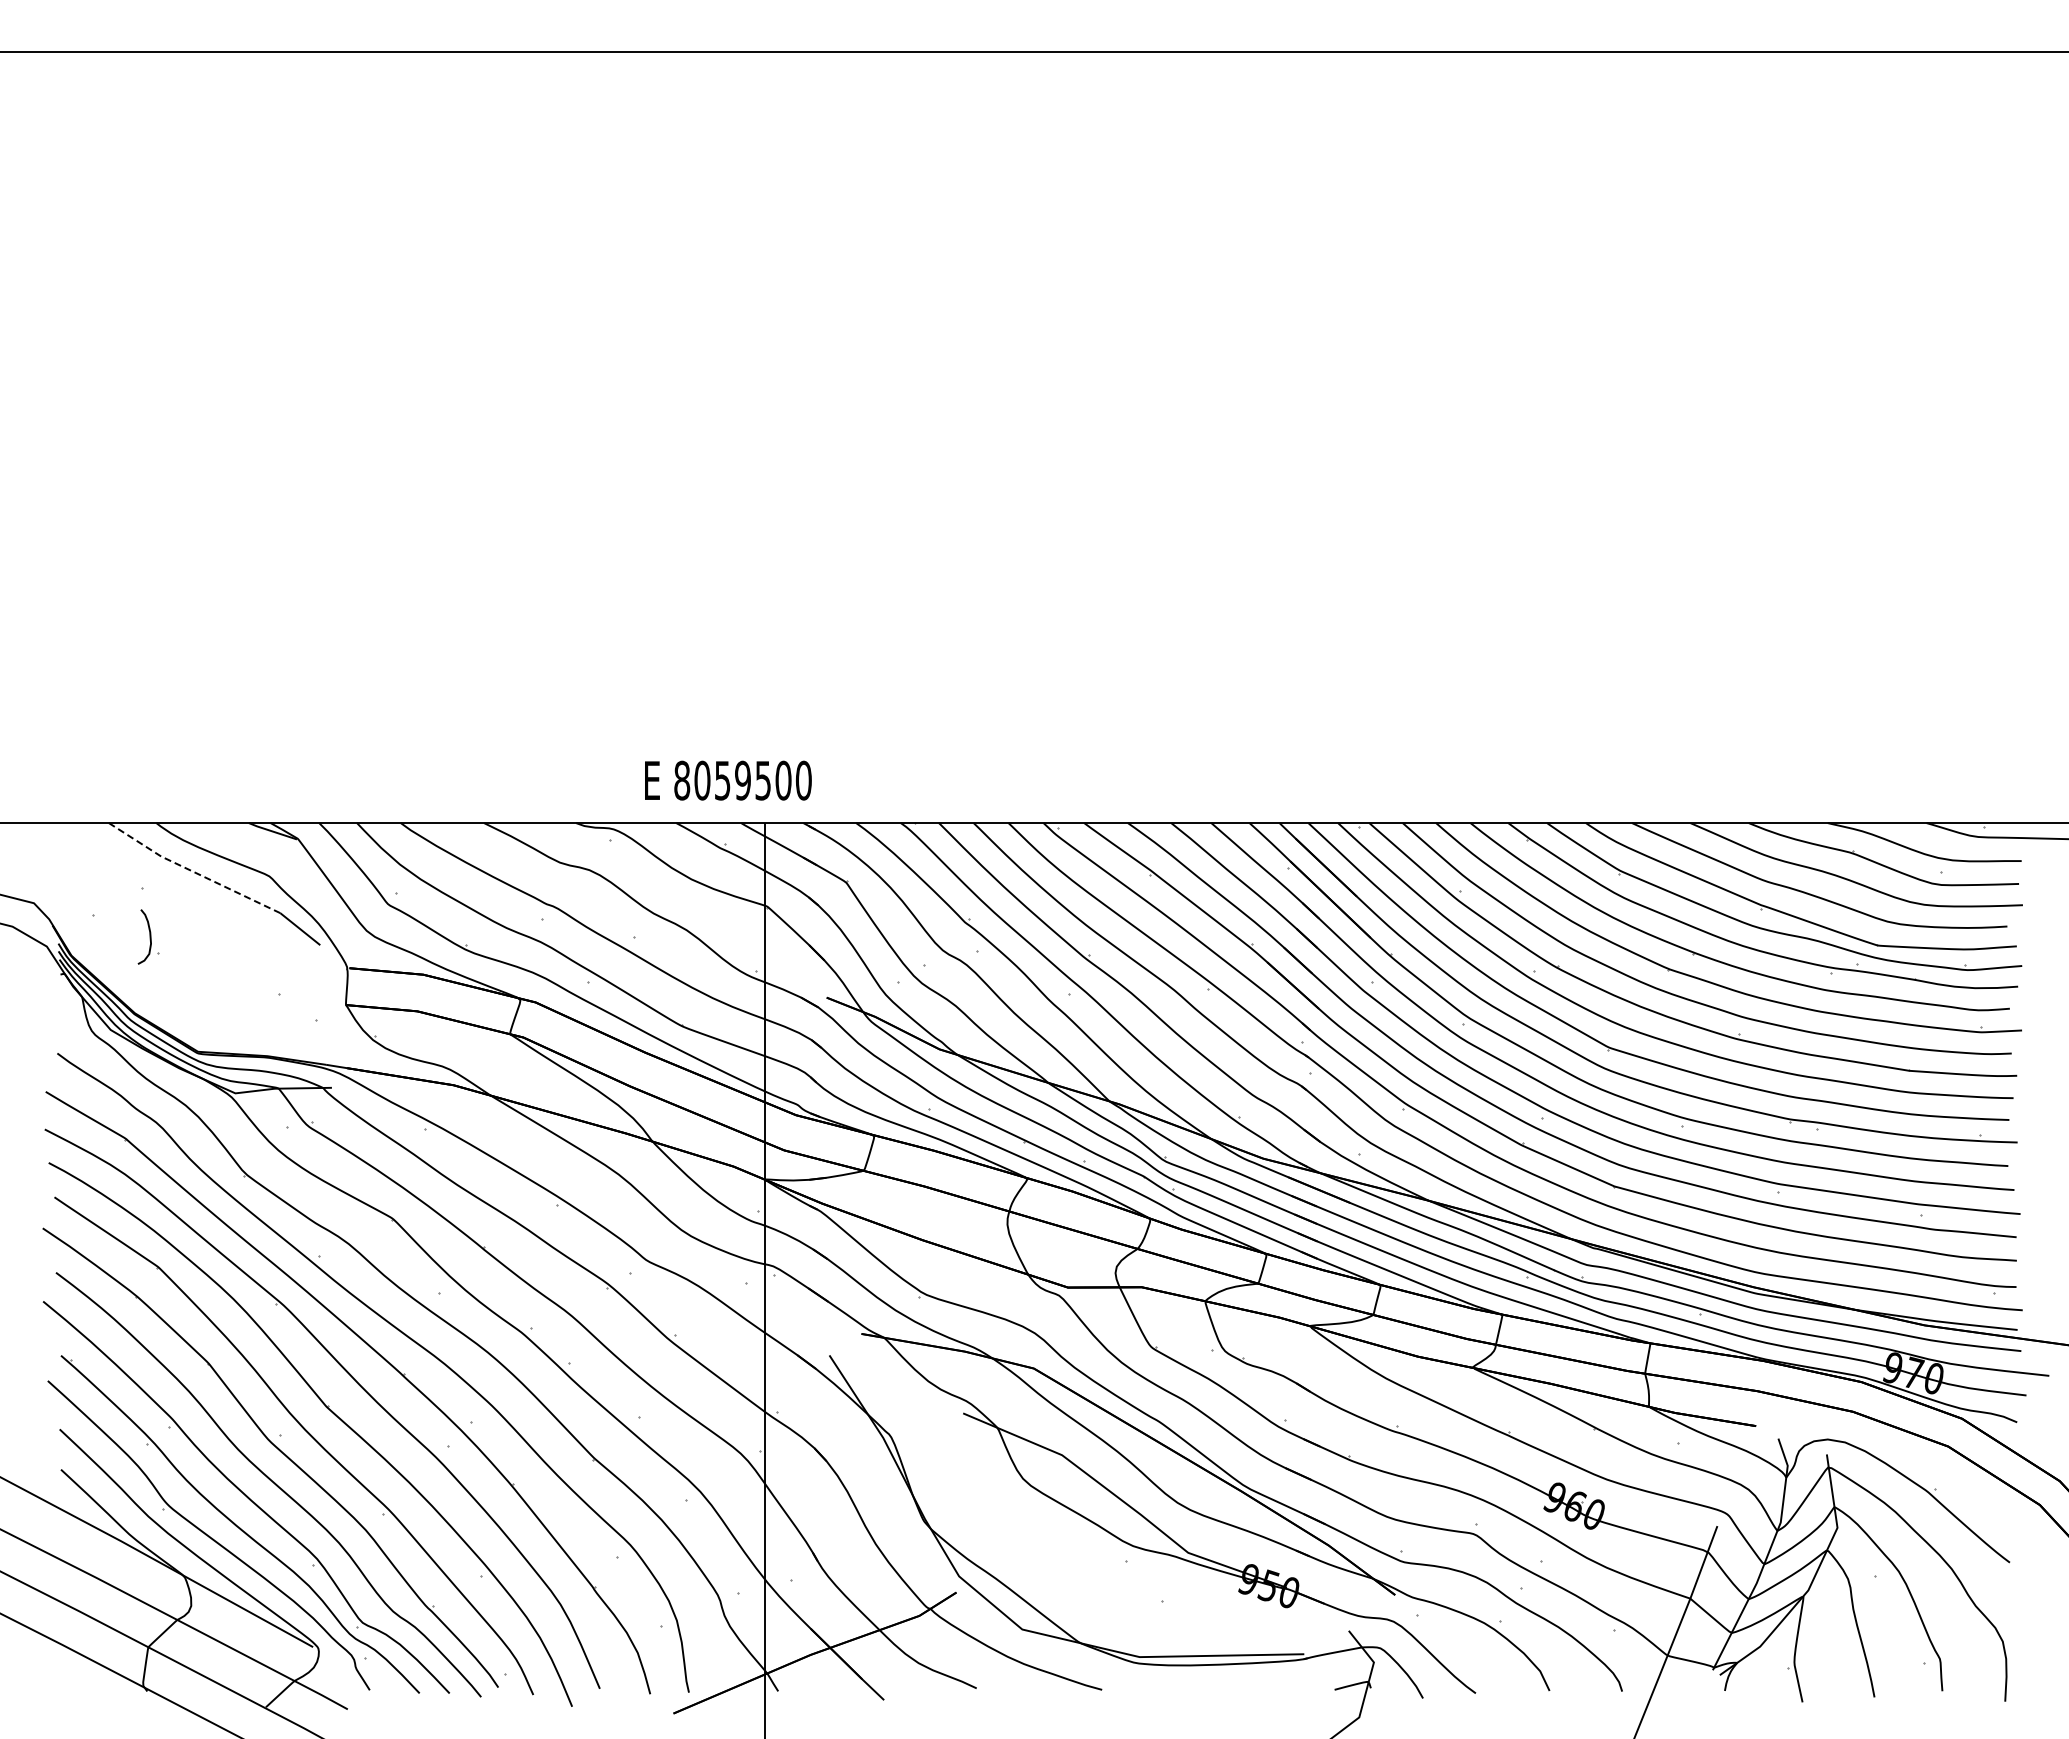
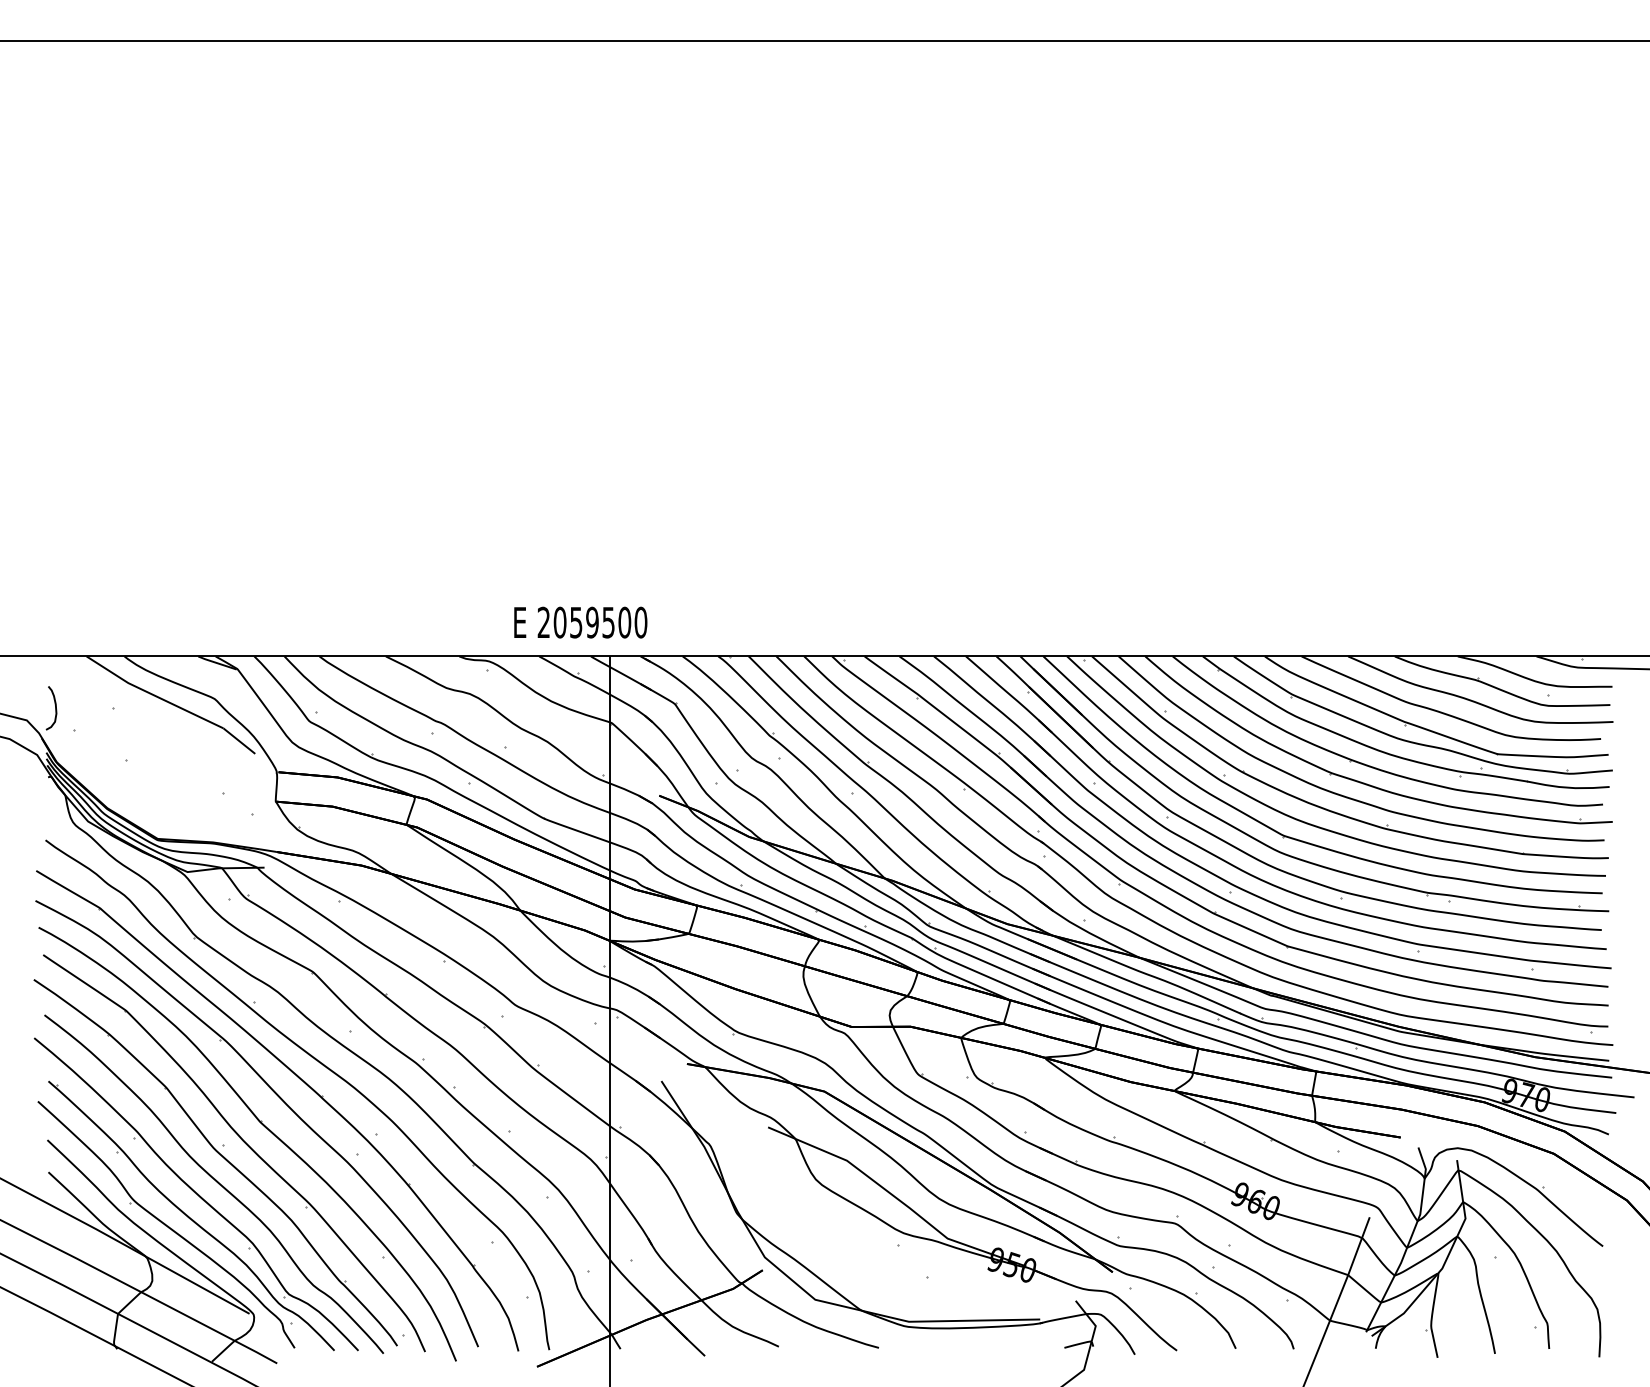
text: (682, 780) -> (544, 622), 8059500 -> 2059500
line: (191, 871) -> (152, 695), dashed -> solid
curve: (149, 936) -> (55, 707), moved

